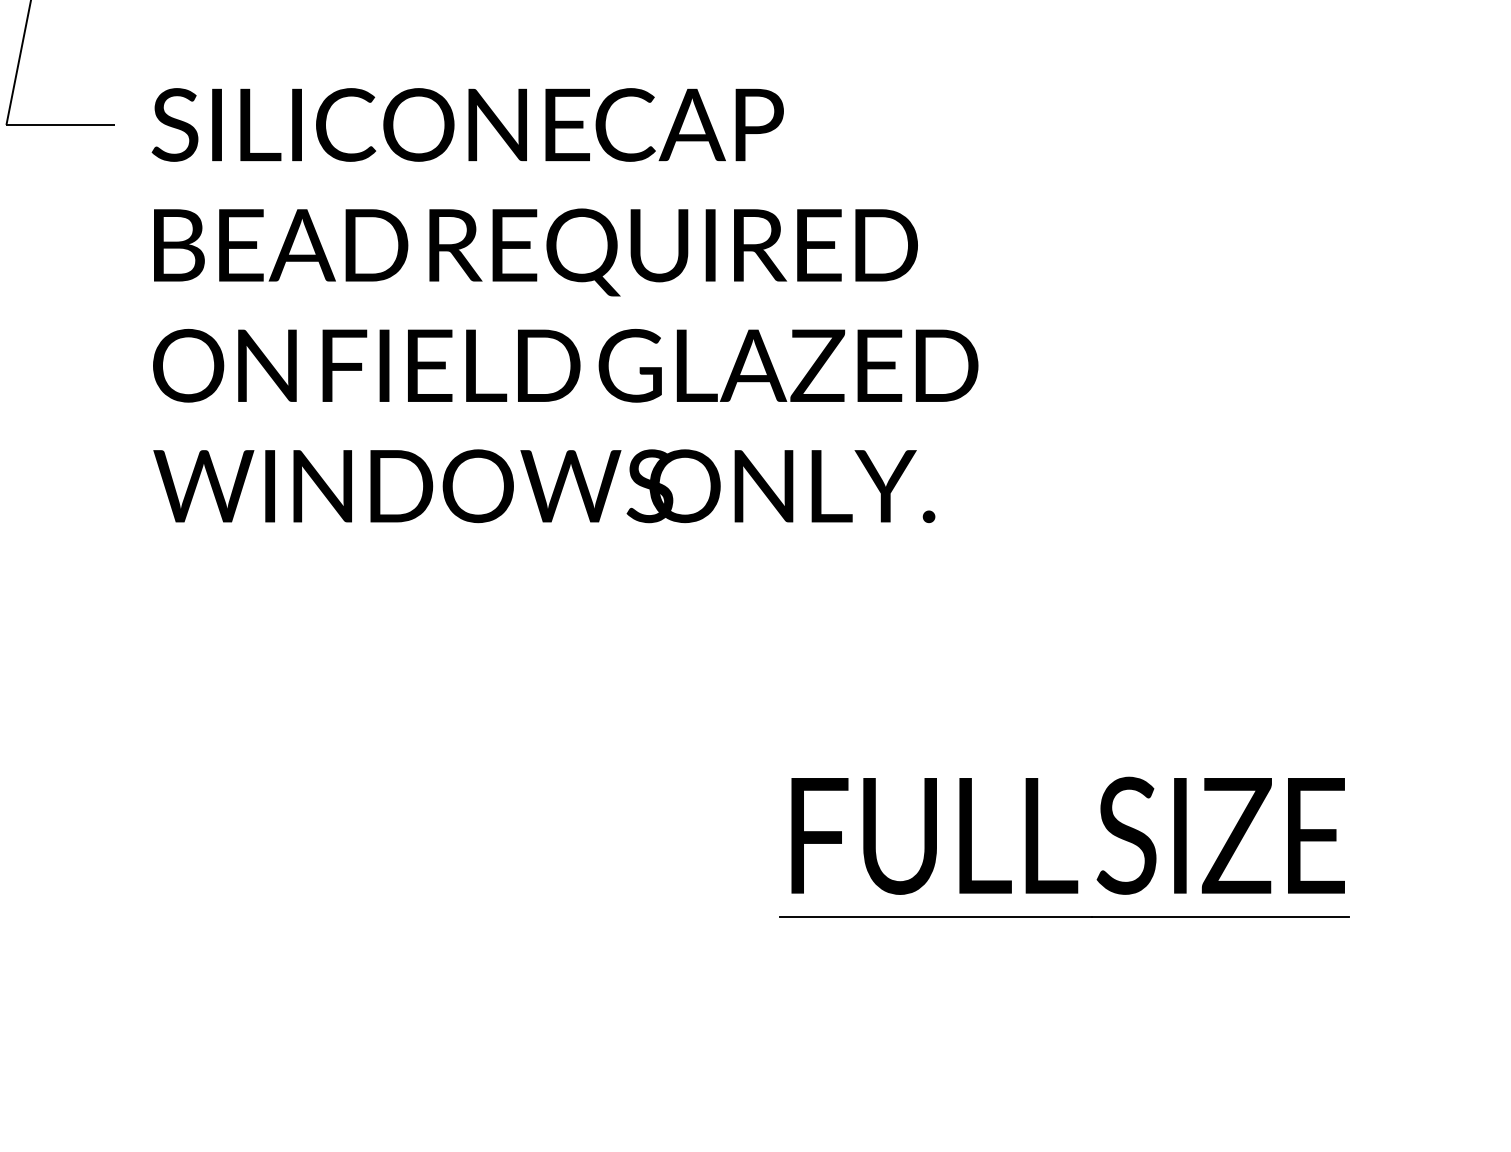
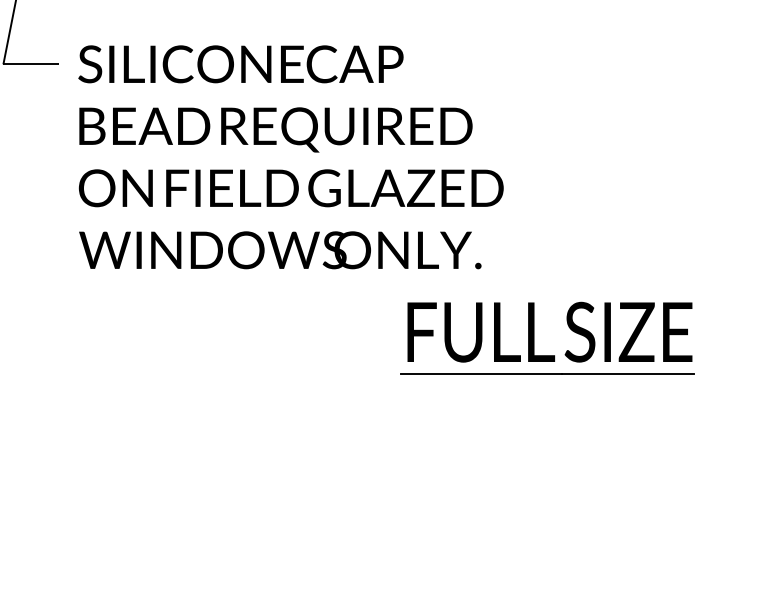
part: (1038, 846) -> (534, 337), moved

